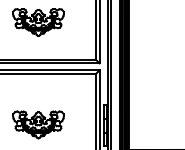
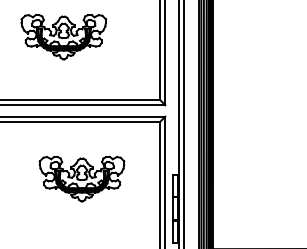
part: (38, 124) -> (82, 178), moved

